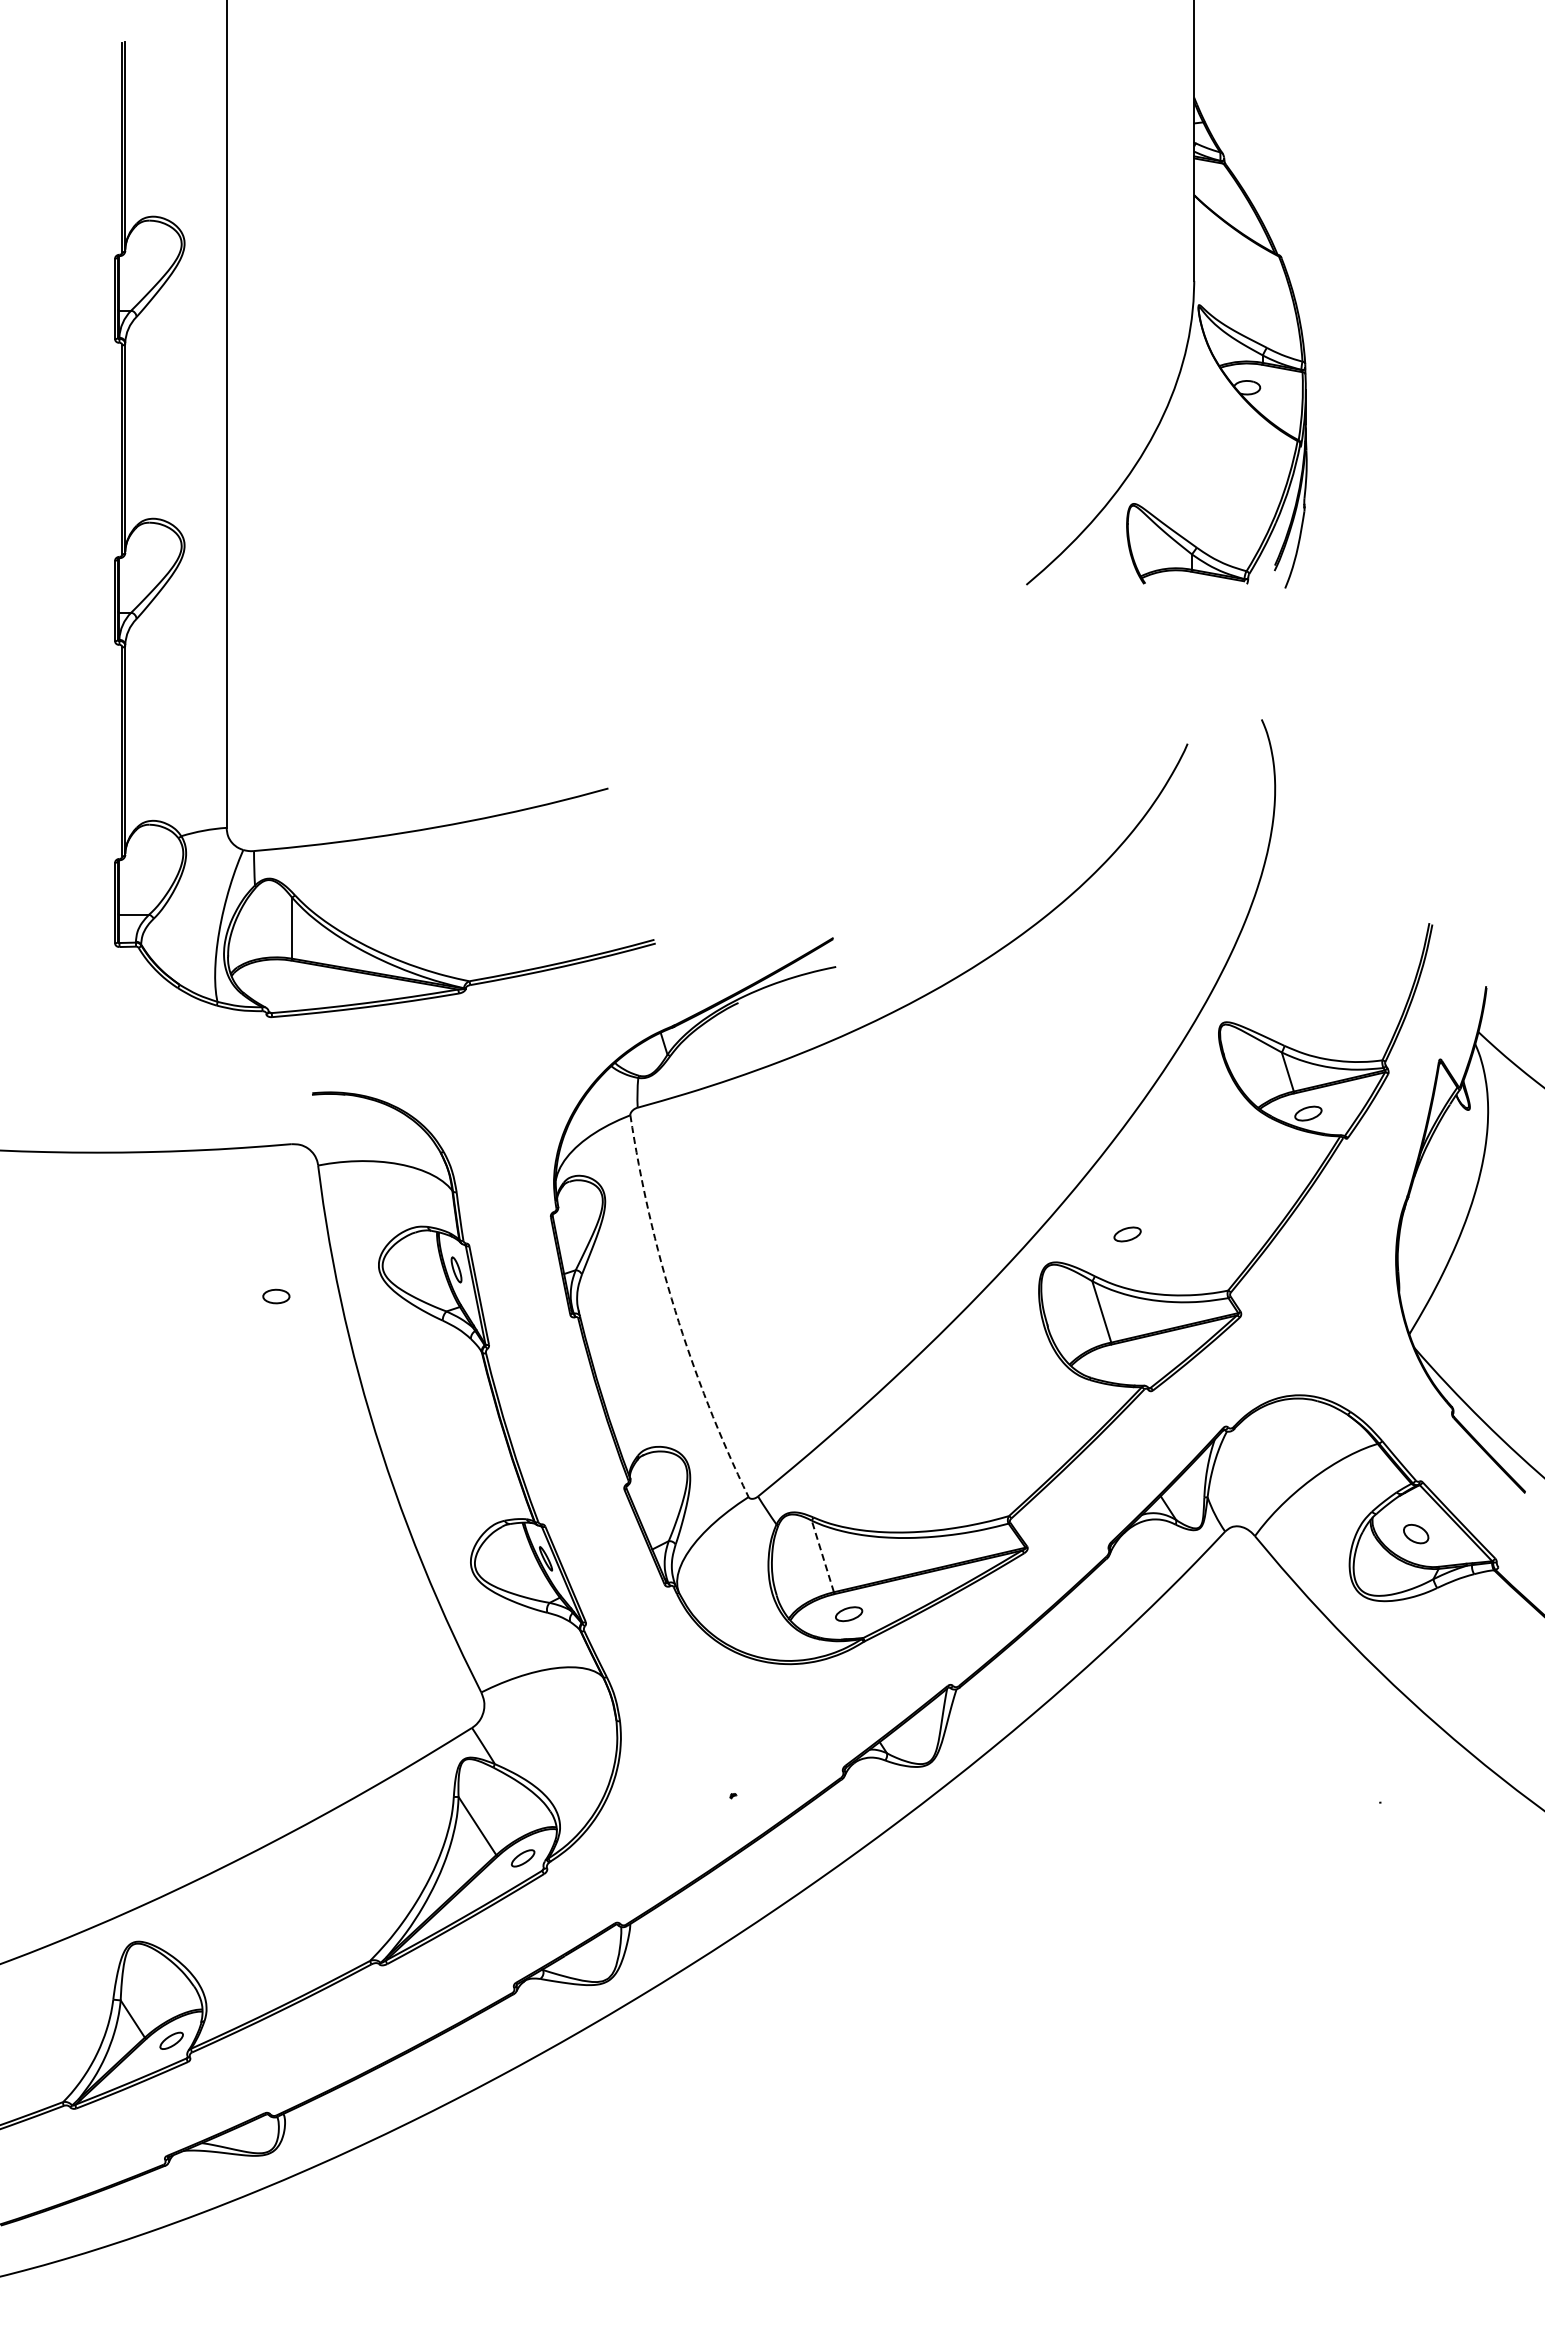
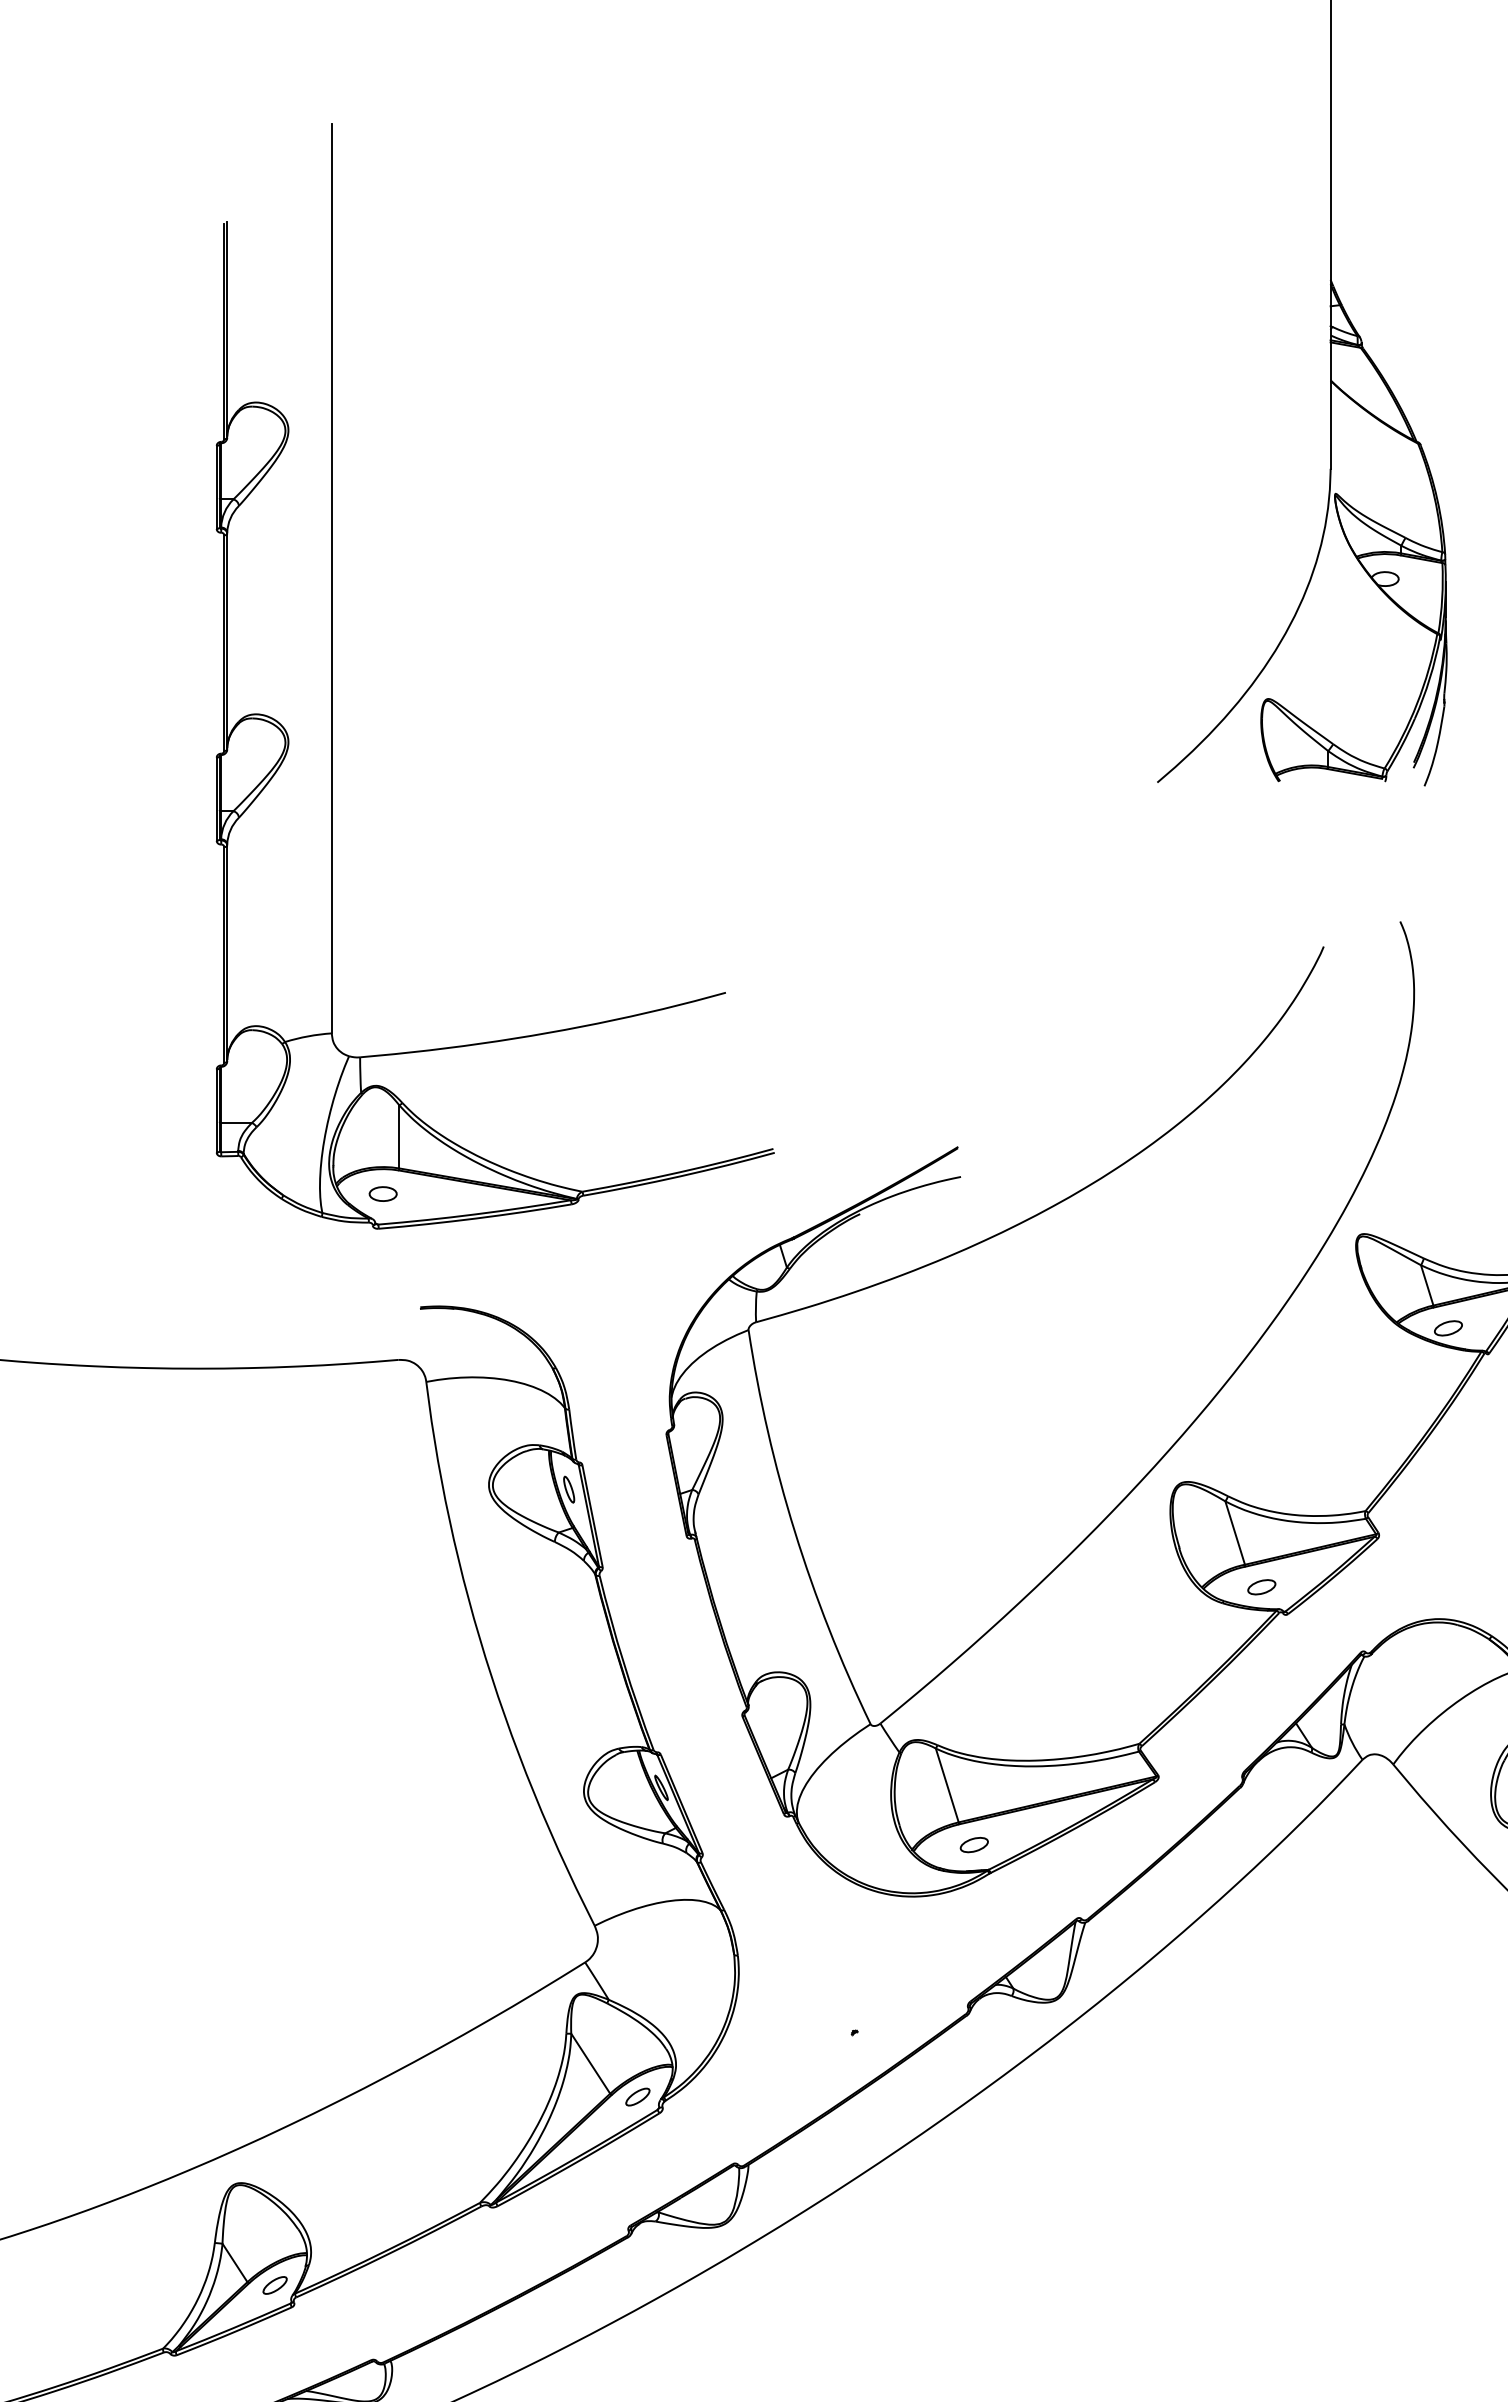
part: (1127, 1234) -> (1261, 1587), moved
part: (276, 1296) -> (383, 1194), moved
arc: (675, 1310) -> (795, 1531), dashed -> solid
line: (822, 1556) -> (946, 1785), dashed -> solid

